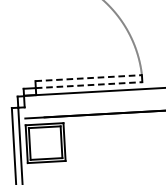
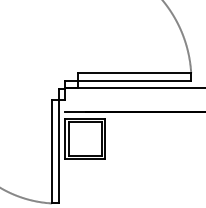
line: (89, 78) -> (135, 73), dashed -> solid
line: (89, 85) -> (135, 80), dashed -> solid

